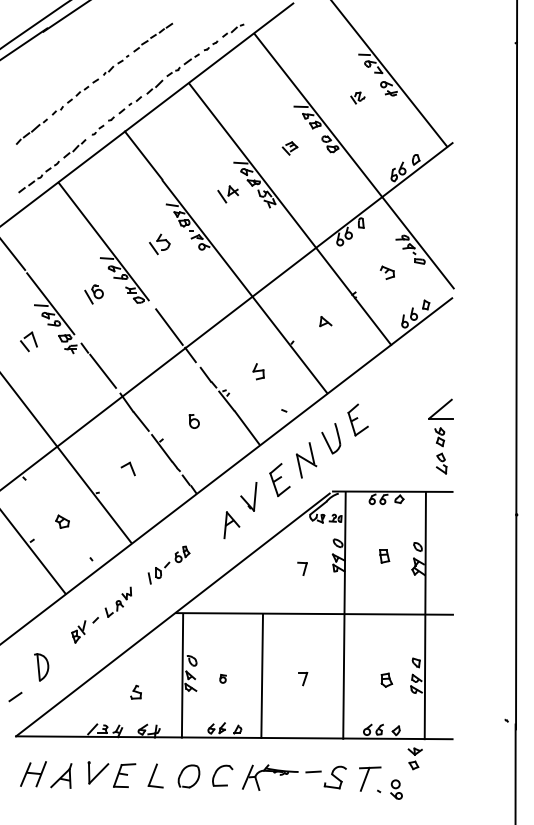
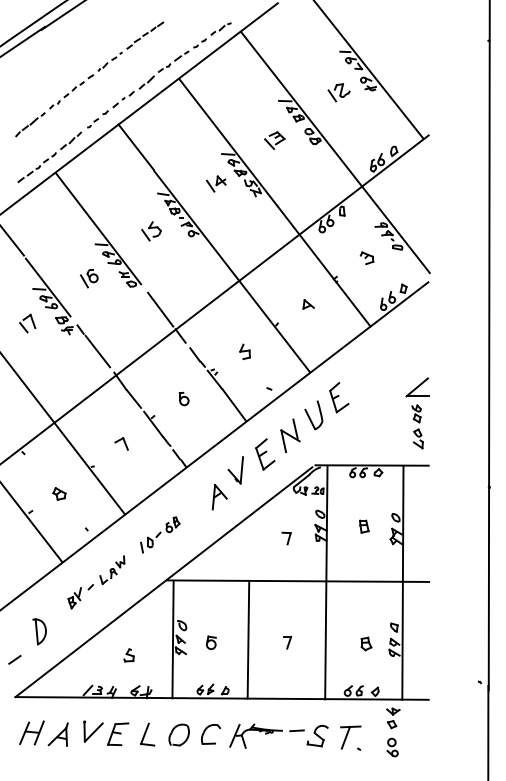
part: (357, 97) -> (338, 92), size x1.67
part: (289, 148) -> (274, 140), size x1.43
part: (223, 678) -> (211, 642), size x1.67
part: (396, 789) -> (392, 747), moved

